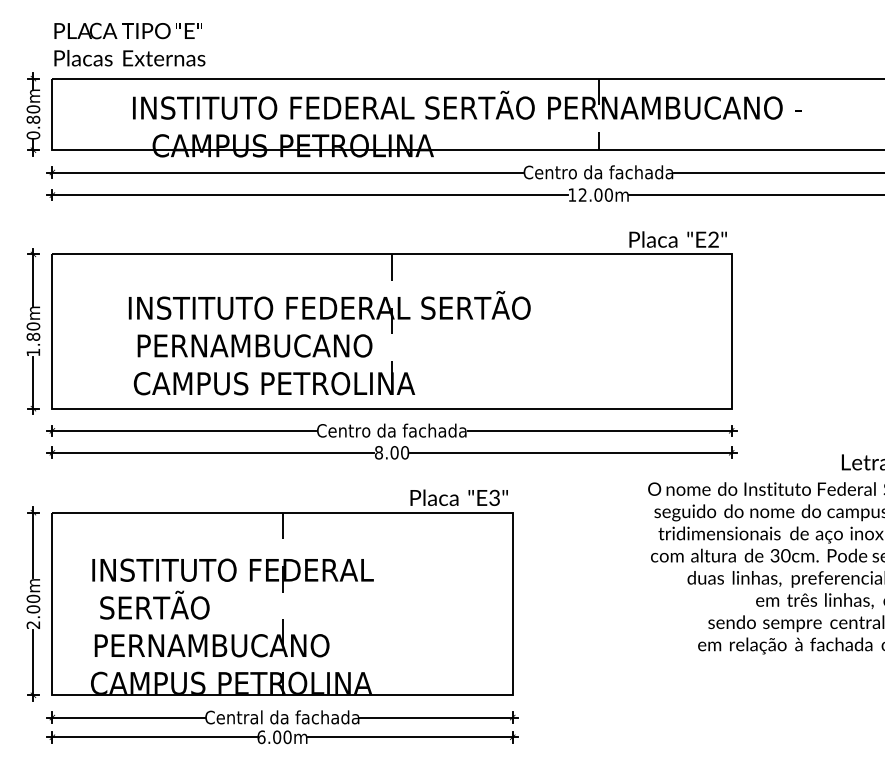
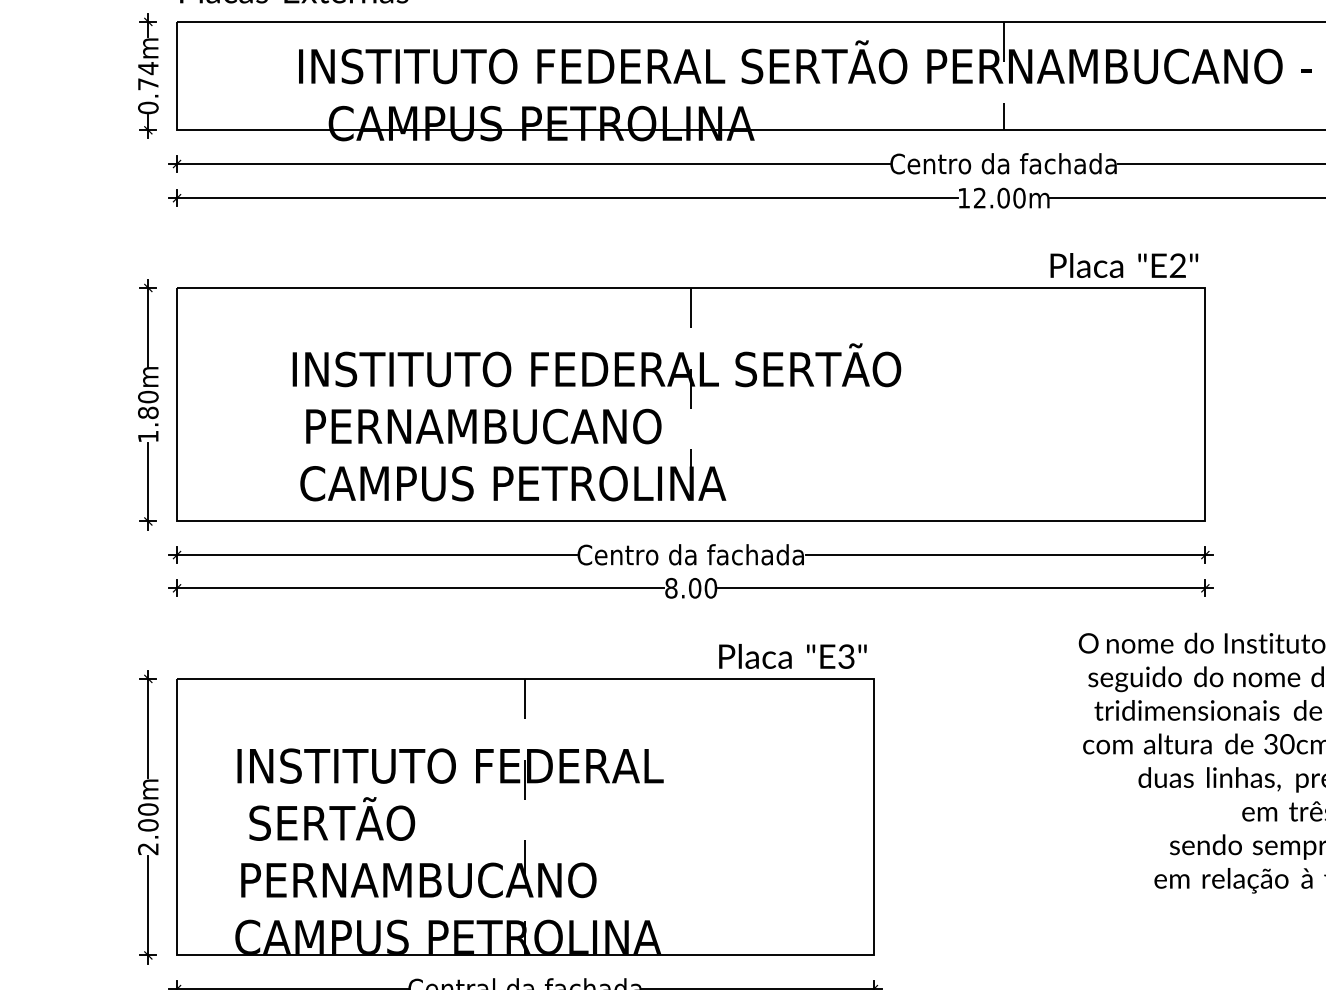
text: (33, 114) -> (148, 76), 0.80m -> 0.74m

